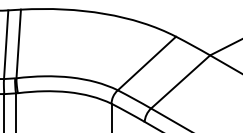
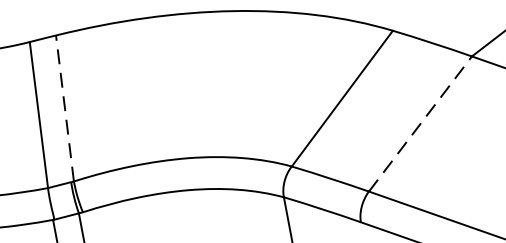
line: (18, 43) -> (64, 107), solid -> dashed
line: (180, 81) -> (419, 123), solid -> dashed

